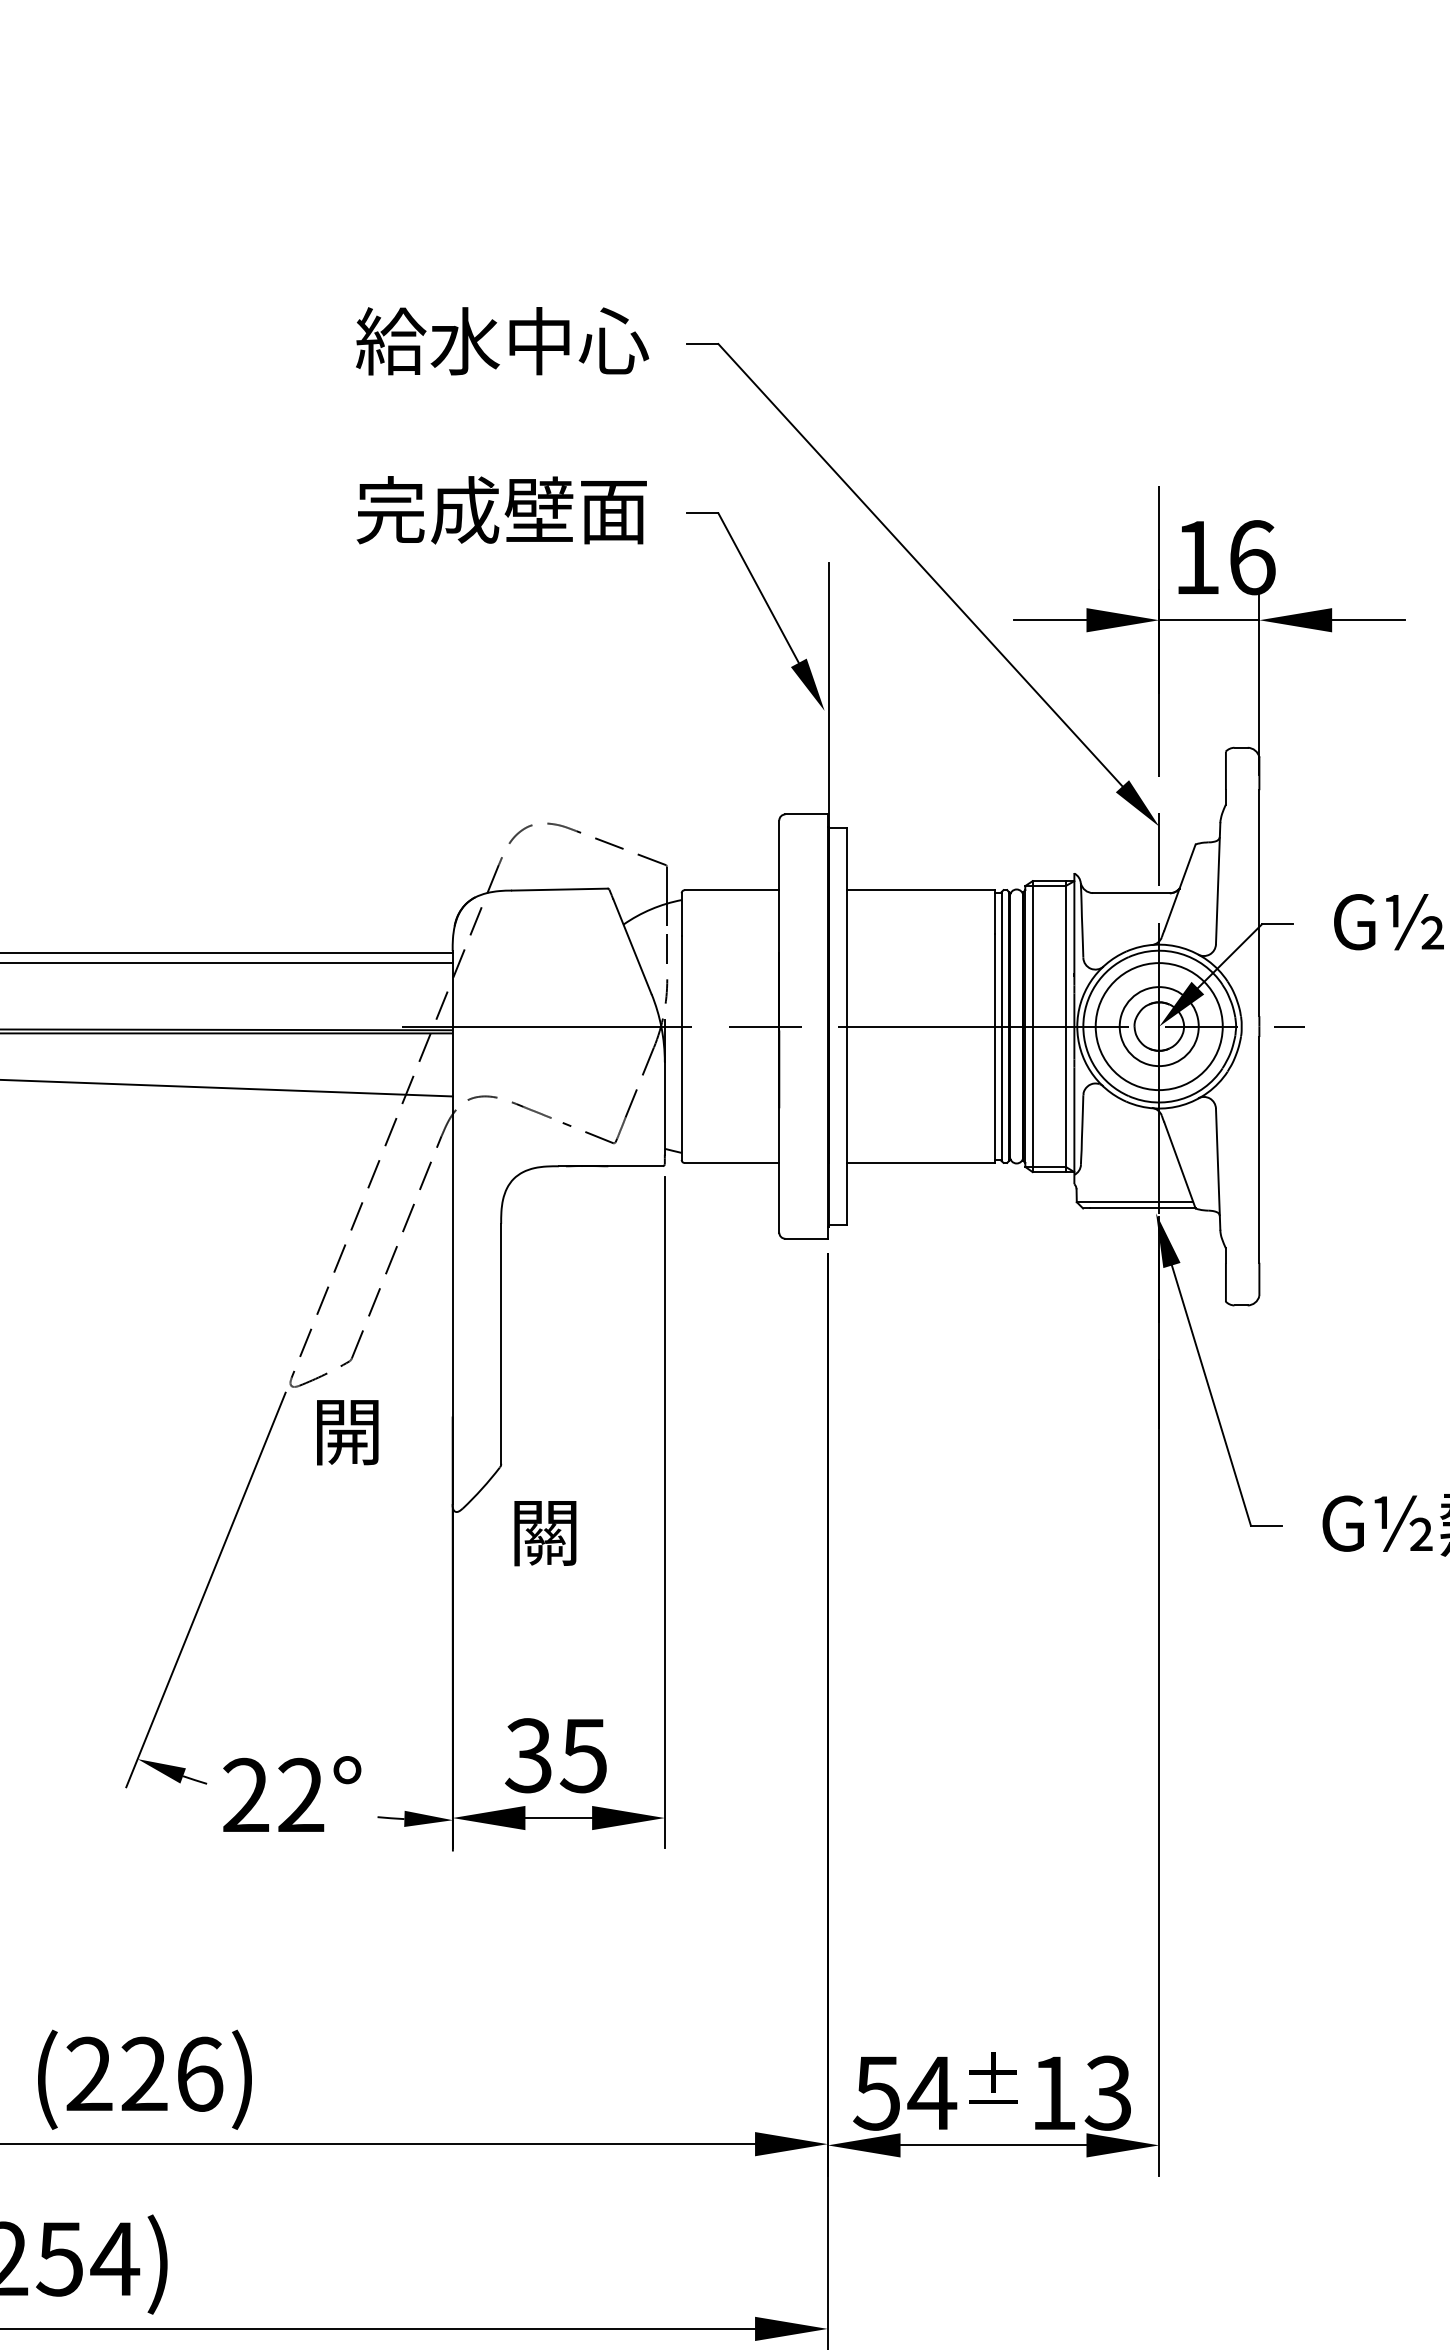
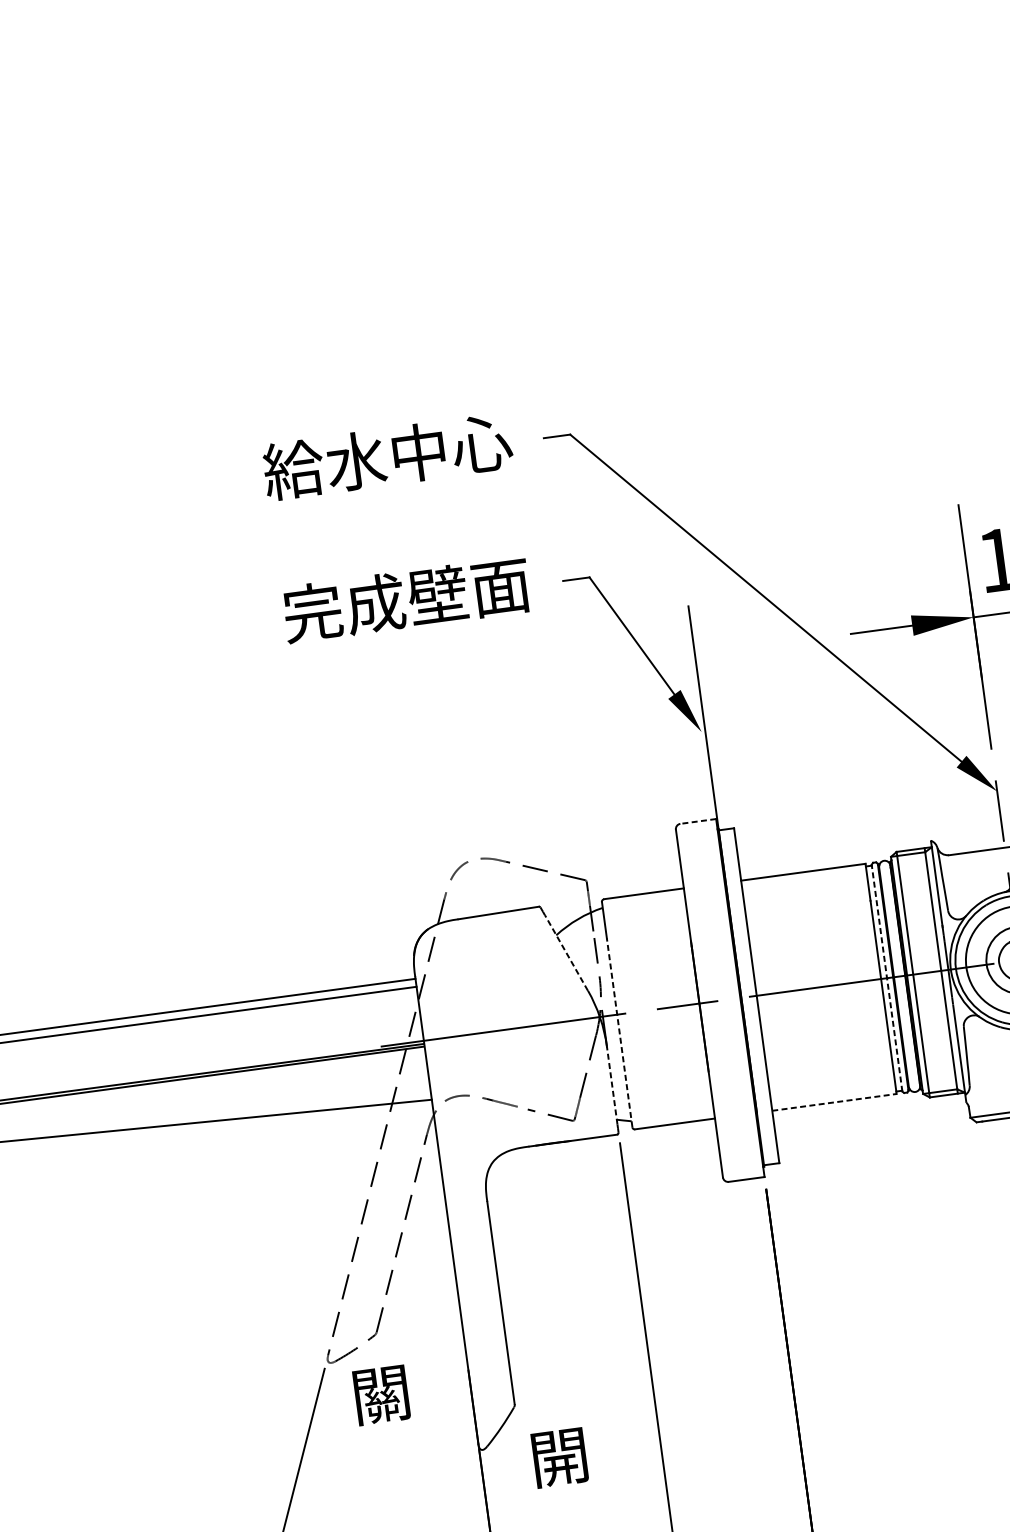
line: (806, 814) -> (698, 821), solid -> dashed
line: (632, 946) -> (566, 952), solid -> dashed
line: (1001, 1026) -> (886, 978), solid -> dashed
line: (681, 1048) -> (619, 1033), solid -> dashed
line: (664, 1107) -> (611, 1084), solid -> dashed
line: (920, 1162) -> (834, 1102), solid -> dashed
text: (347, 1432) -> (381, 1395), 開 -> 關
text: (545, 1533) -> (560, 1457), 關 -> 開

